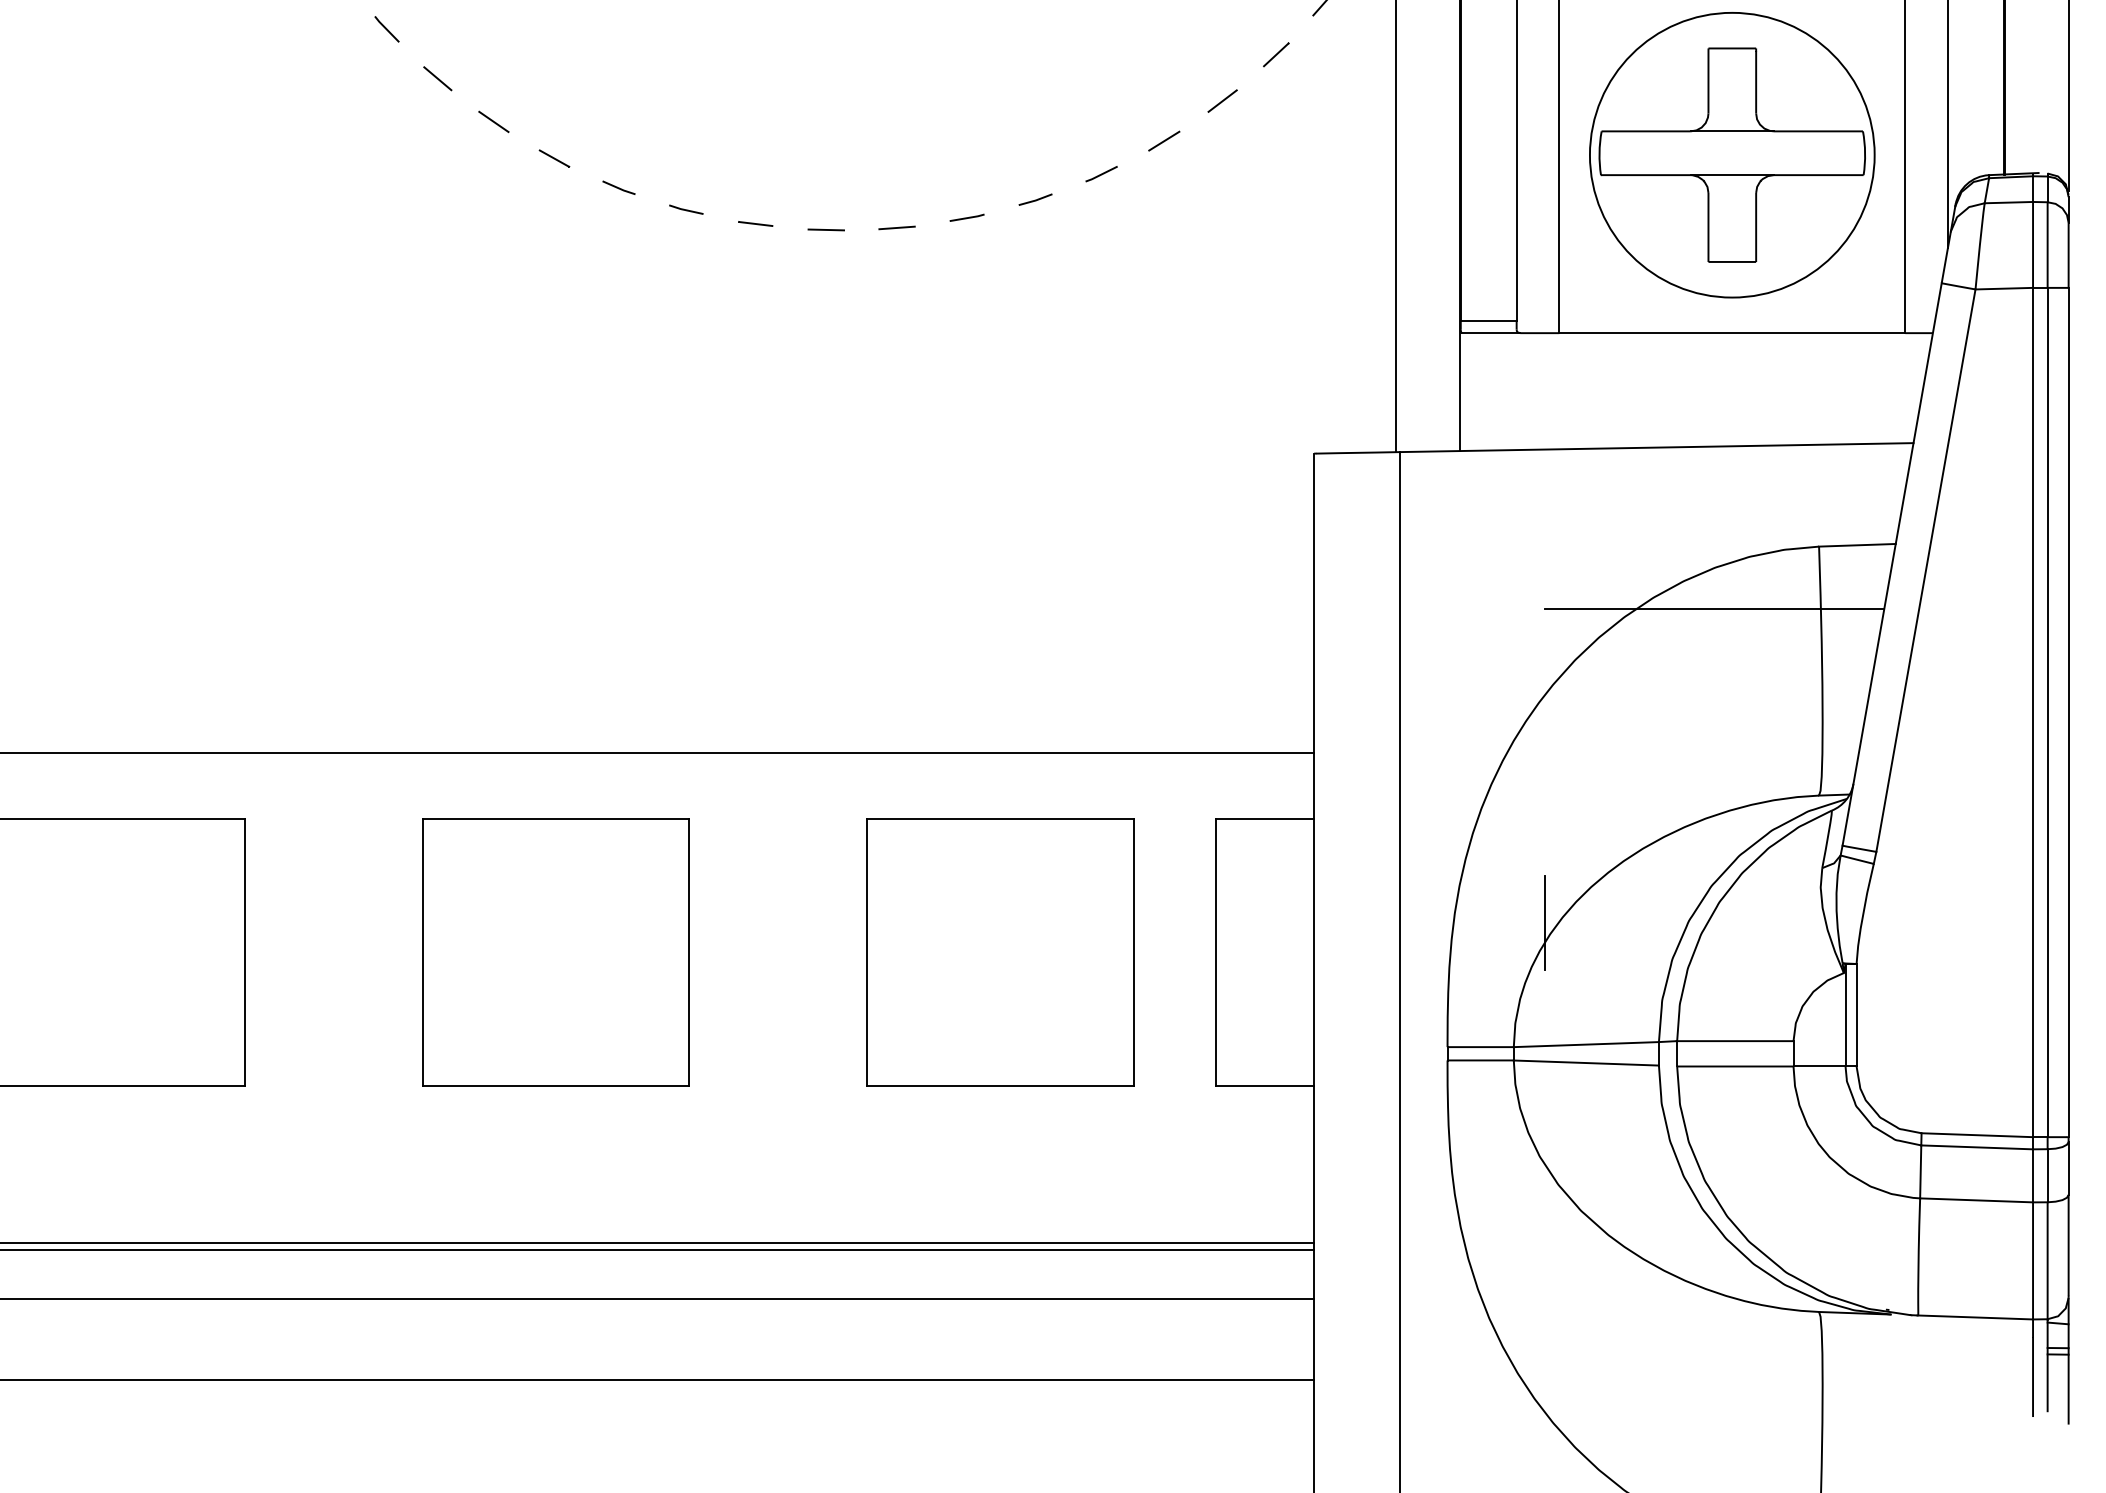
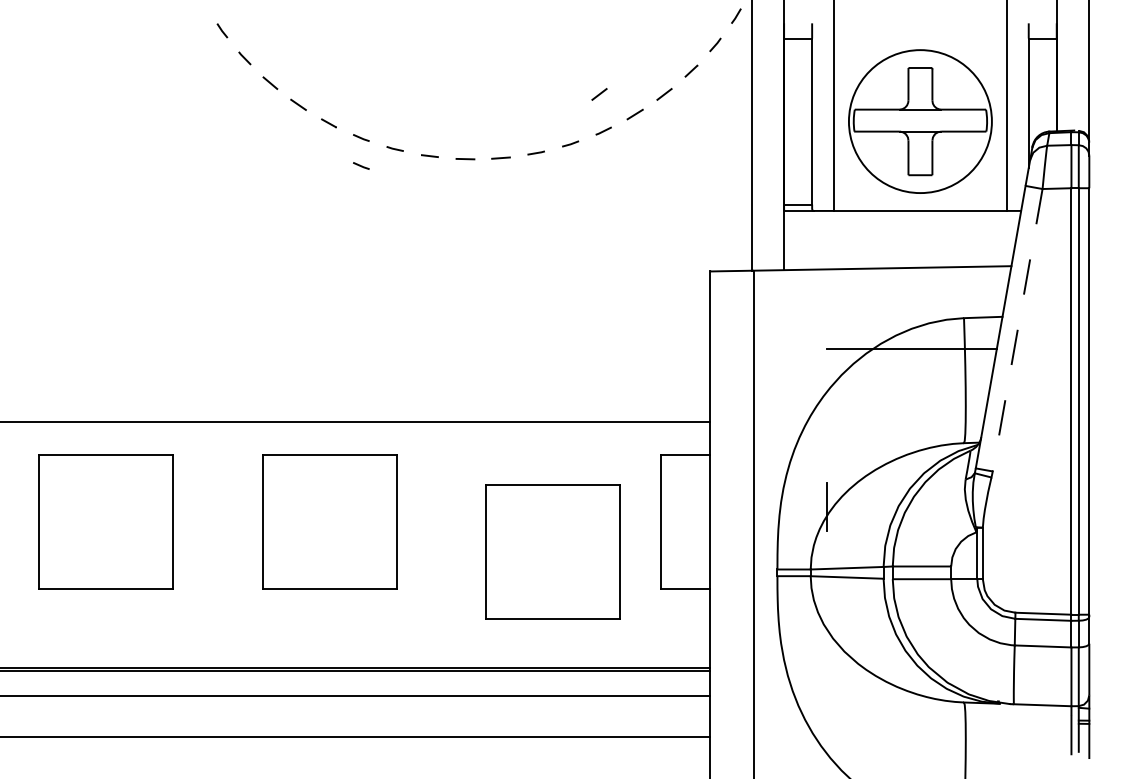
line: (1093, 101) -> (599, 94), added
line: (619, 242) -> (361, 165), added
line: (1925, 571) -> (1017, 330), solid -> dashed
part: (999, 951) -> (552, 551), moved

